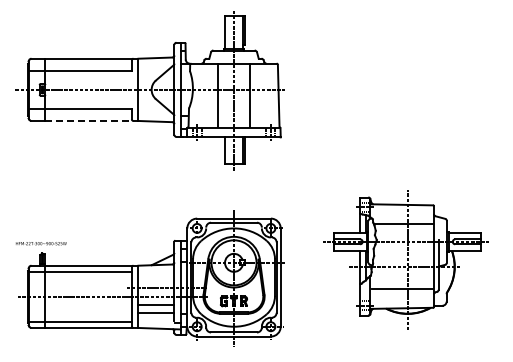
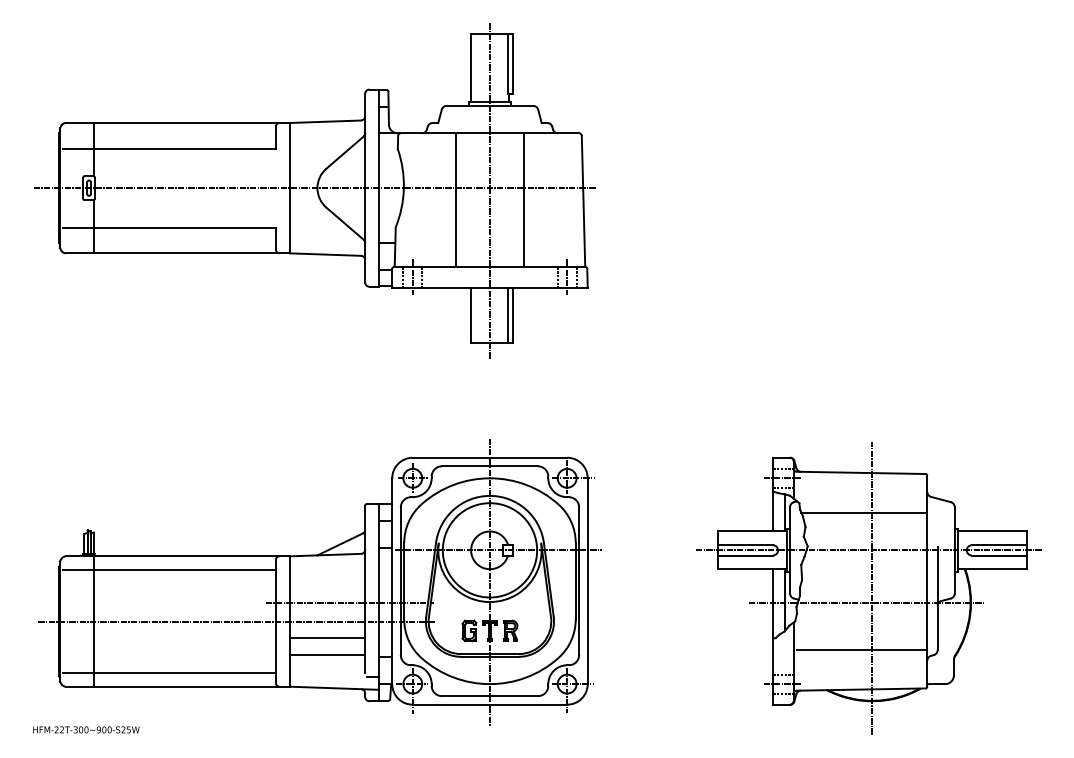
line: (91, 120) -> (191, 252), dashed -> solid
text: (41, 243) -> (86, 729), moved
part: (405, 259) -> (867, 587), moved

